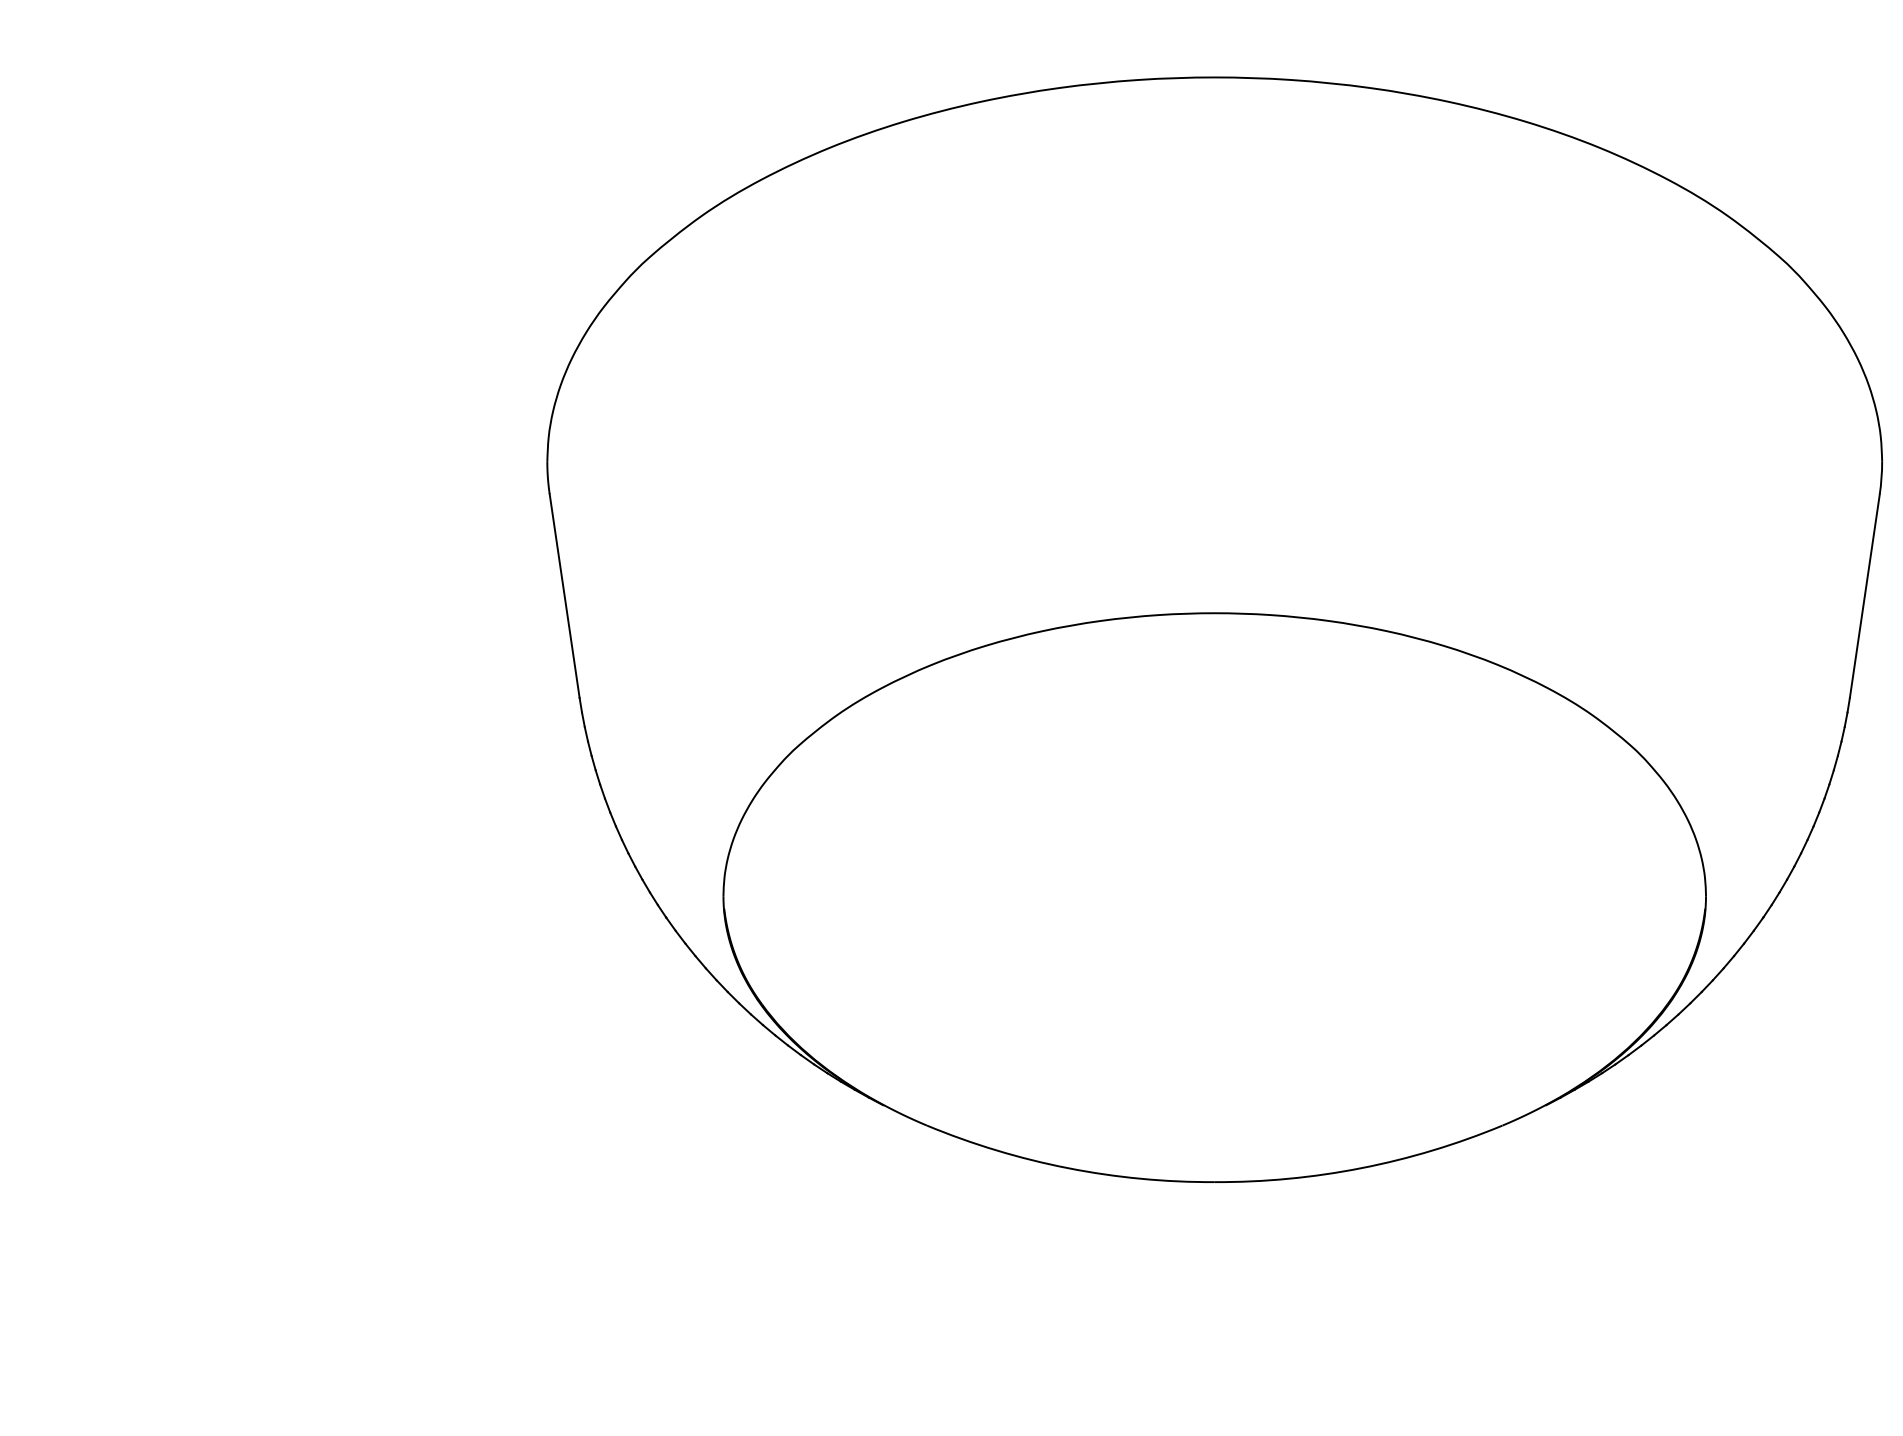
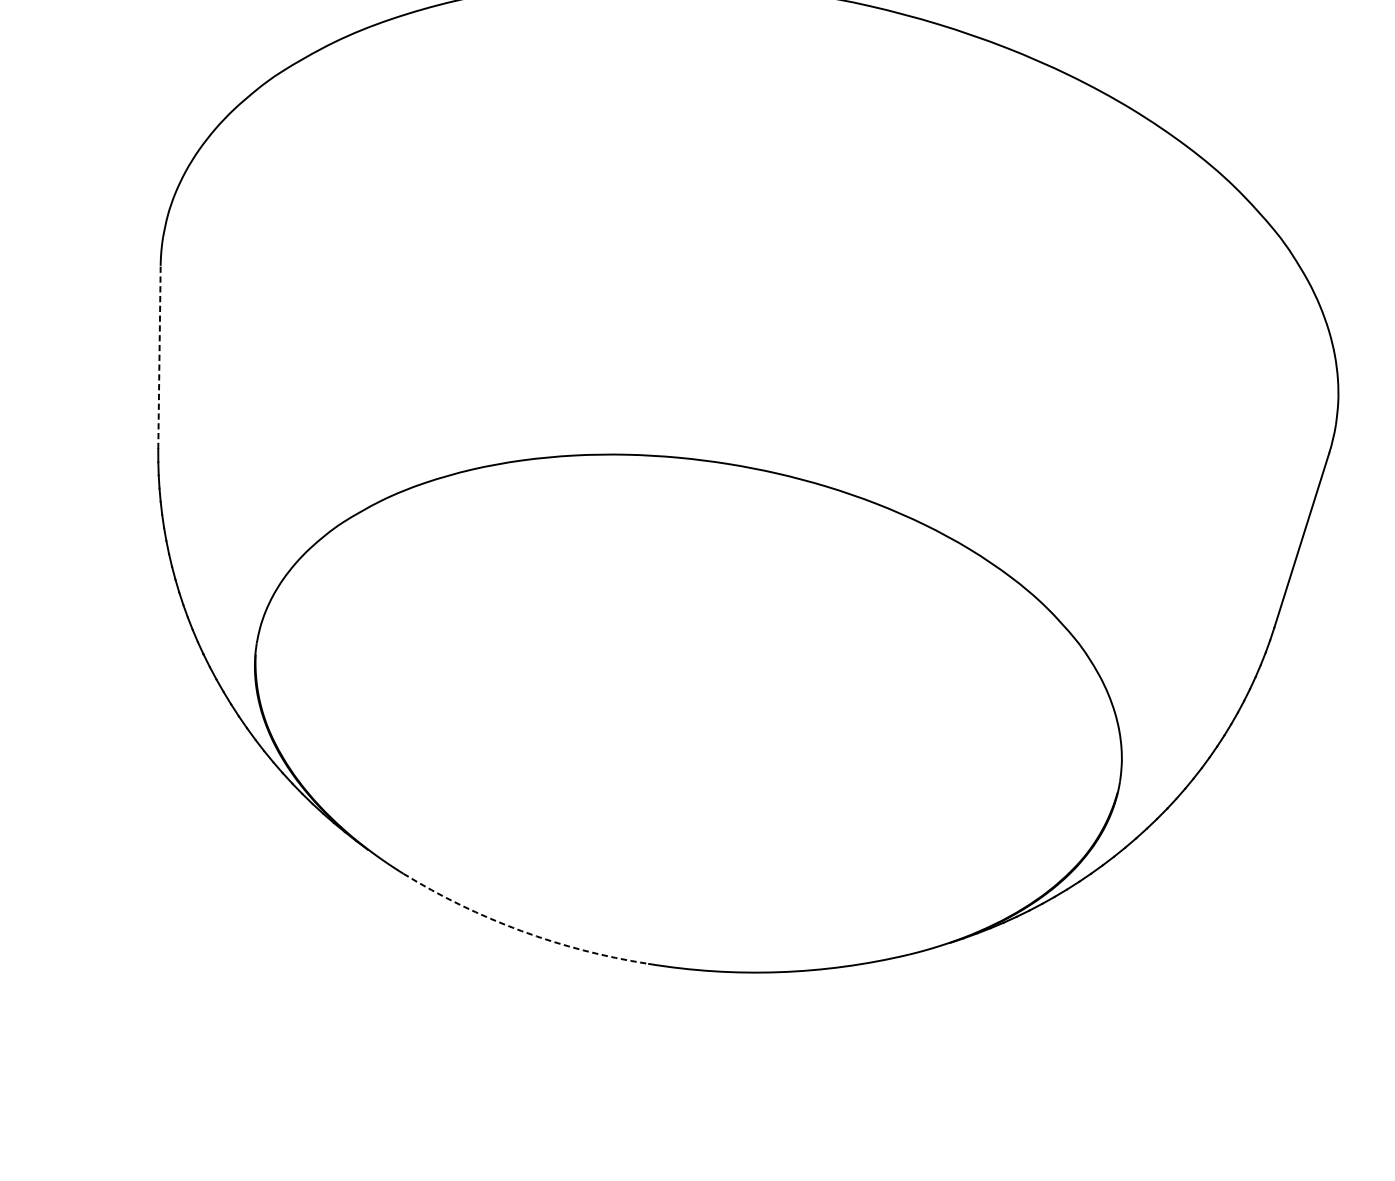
line: (564, 596) -> (159, 357), solid -> dashed
arc: (1068, 1168) -> (521, 931), solid -> dashed

